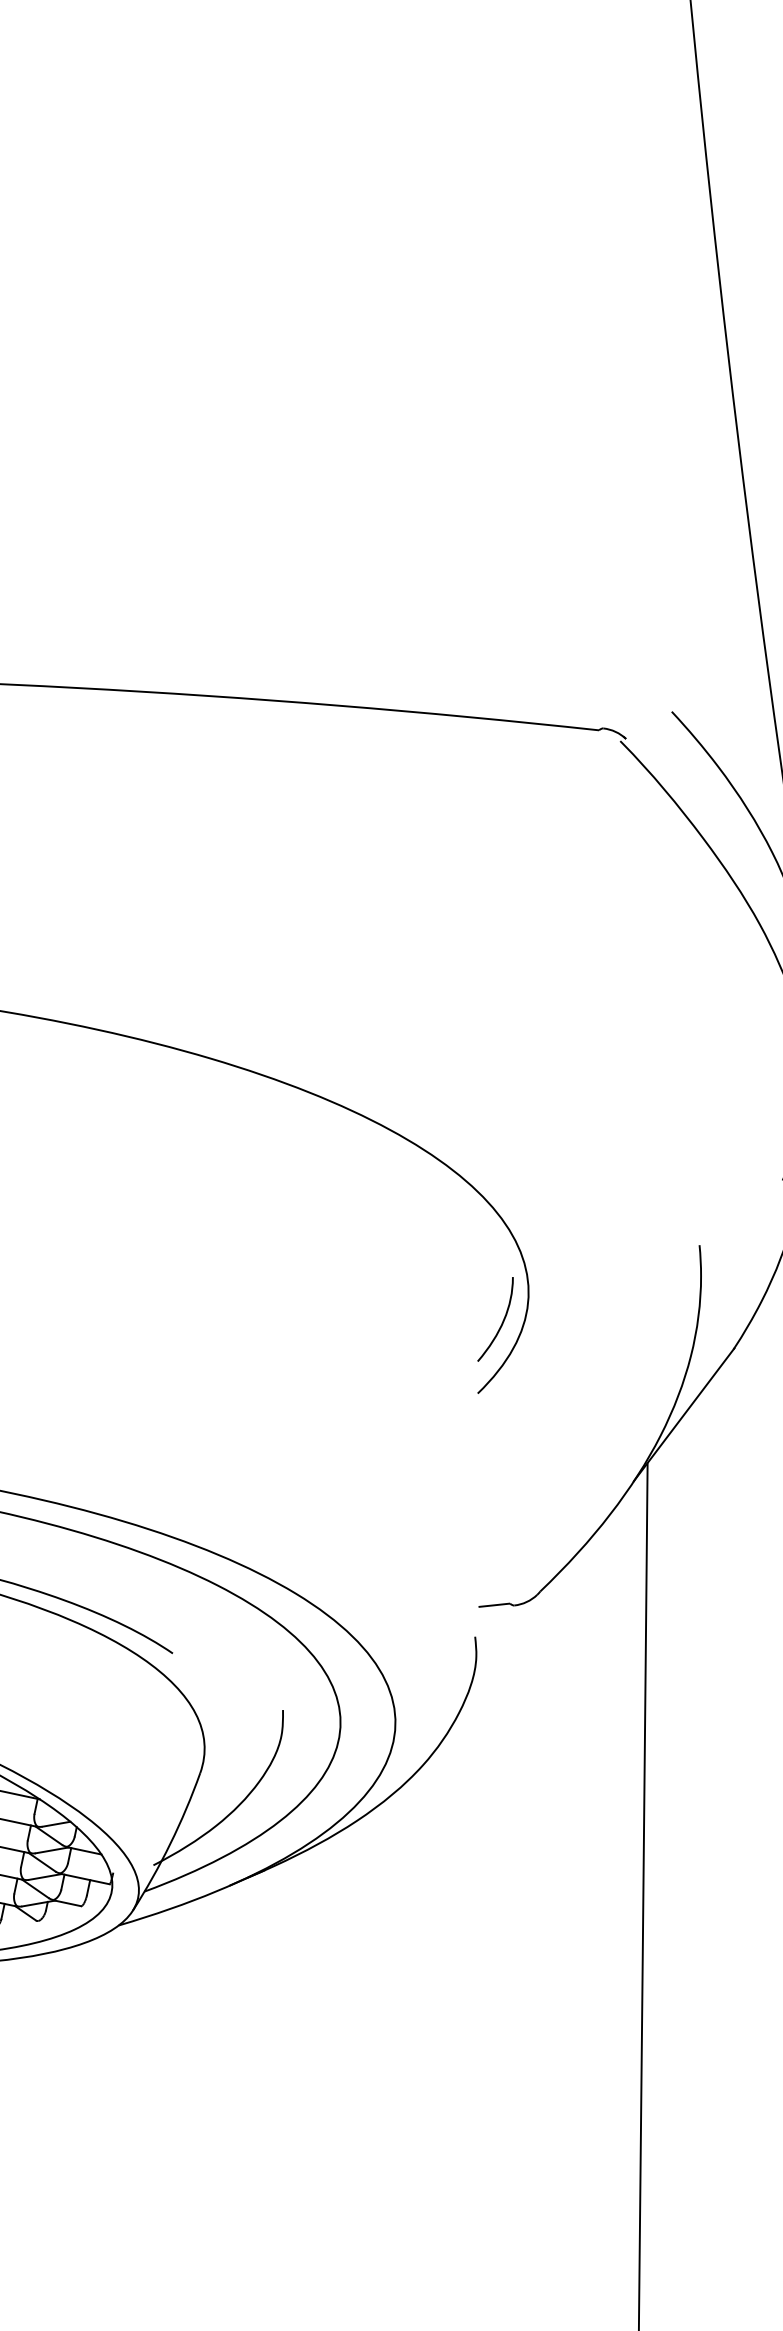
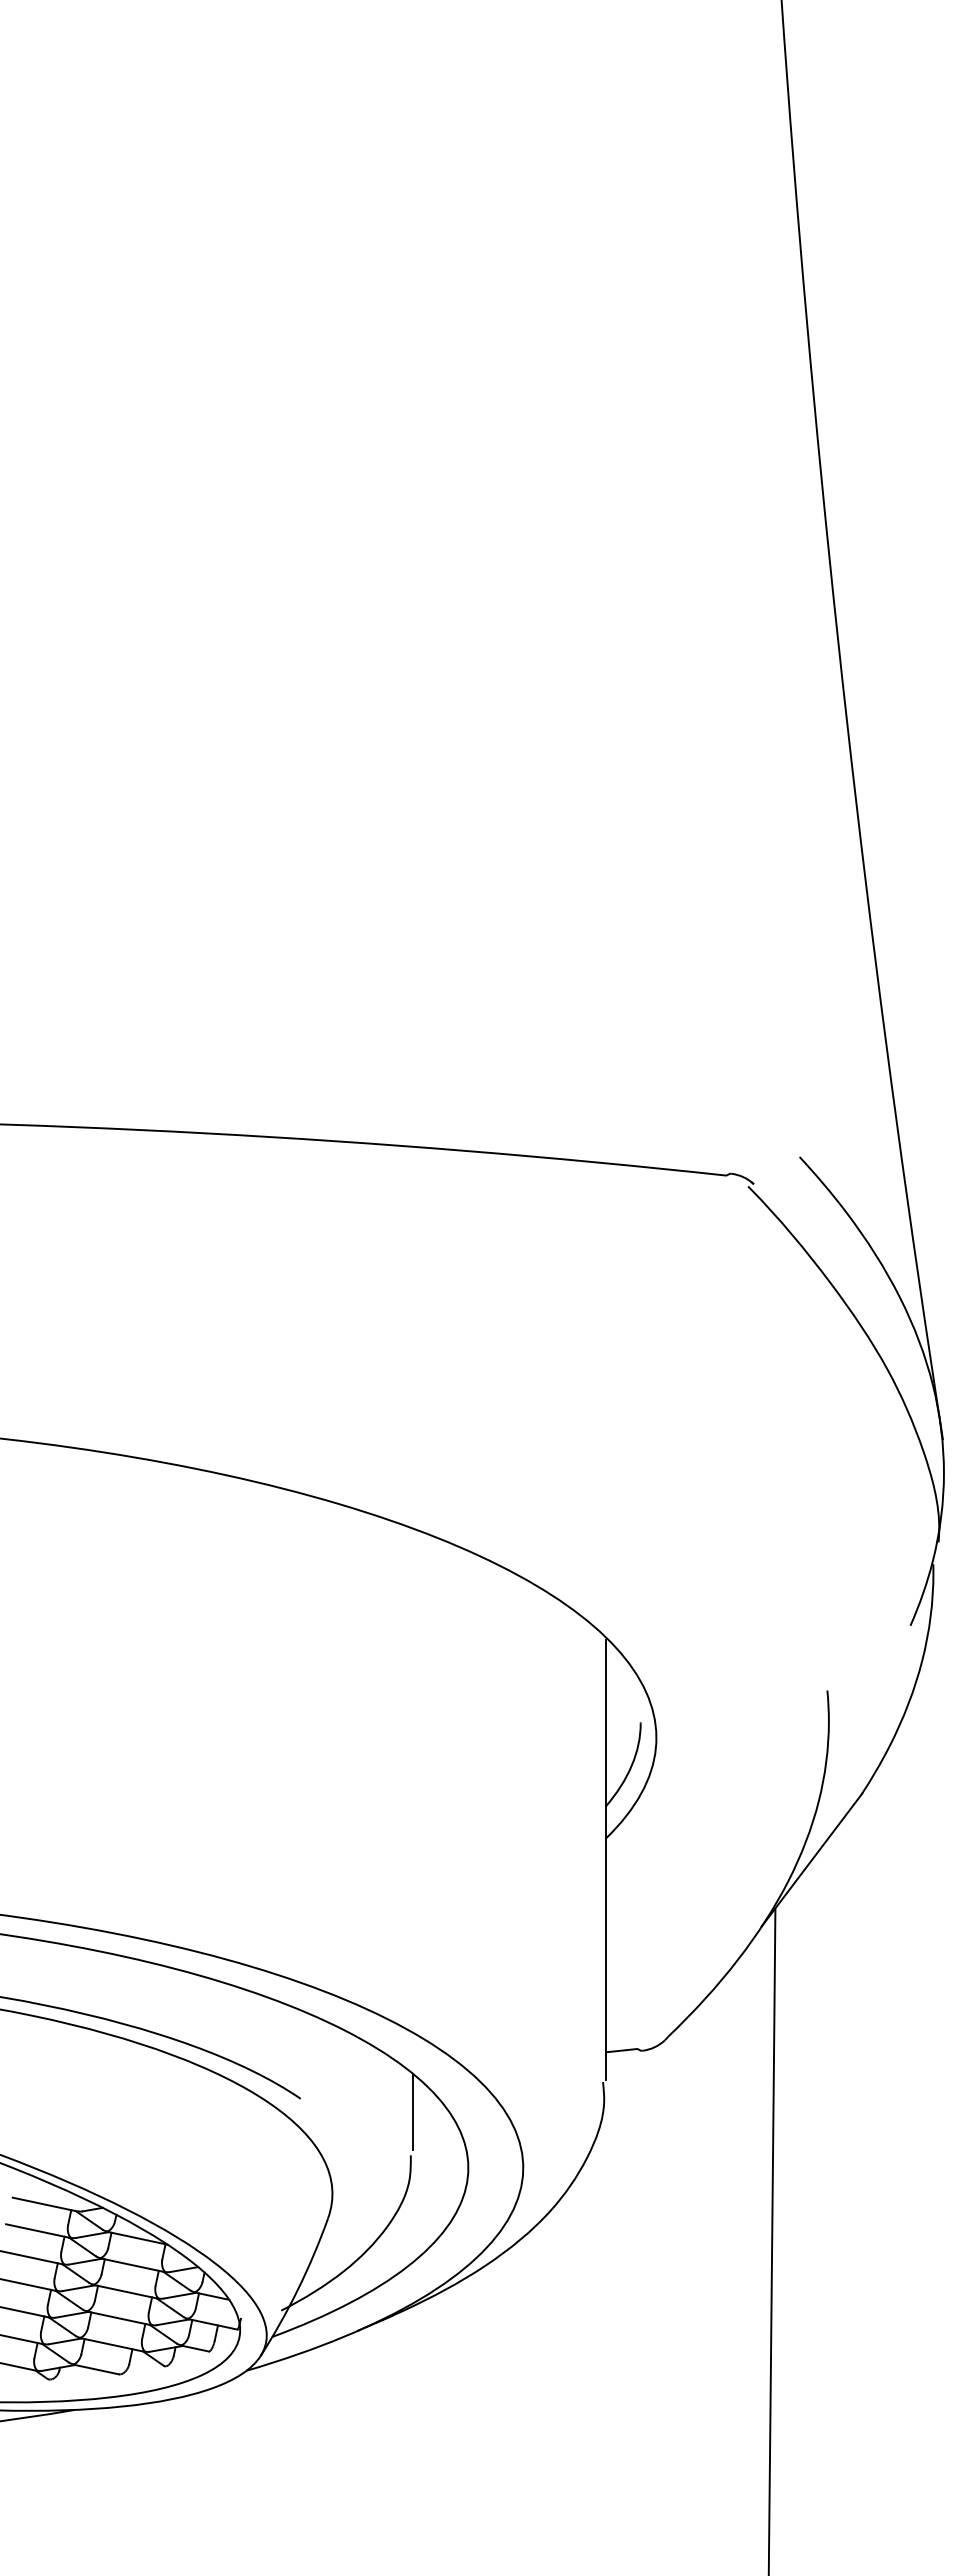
line: (477, 1414) -> (605, 1859), added
line: (285, 1666) -> (413, 2111), added

